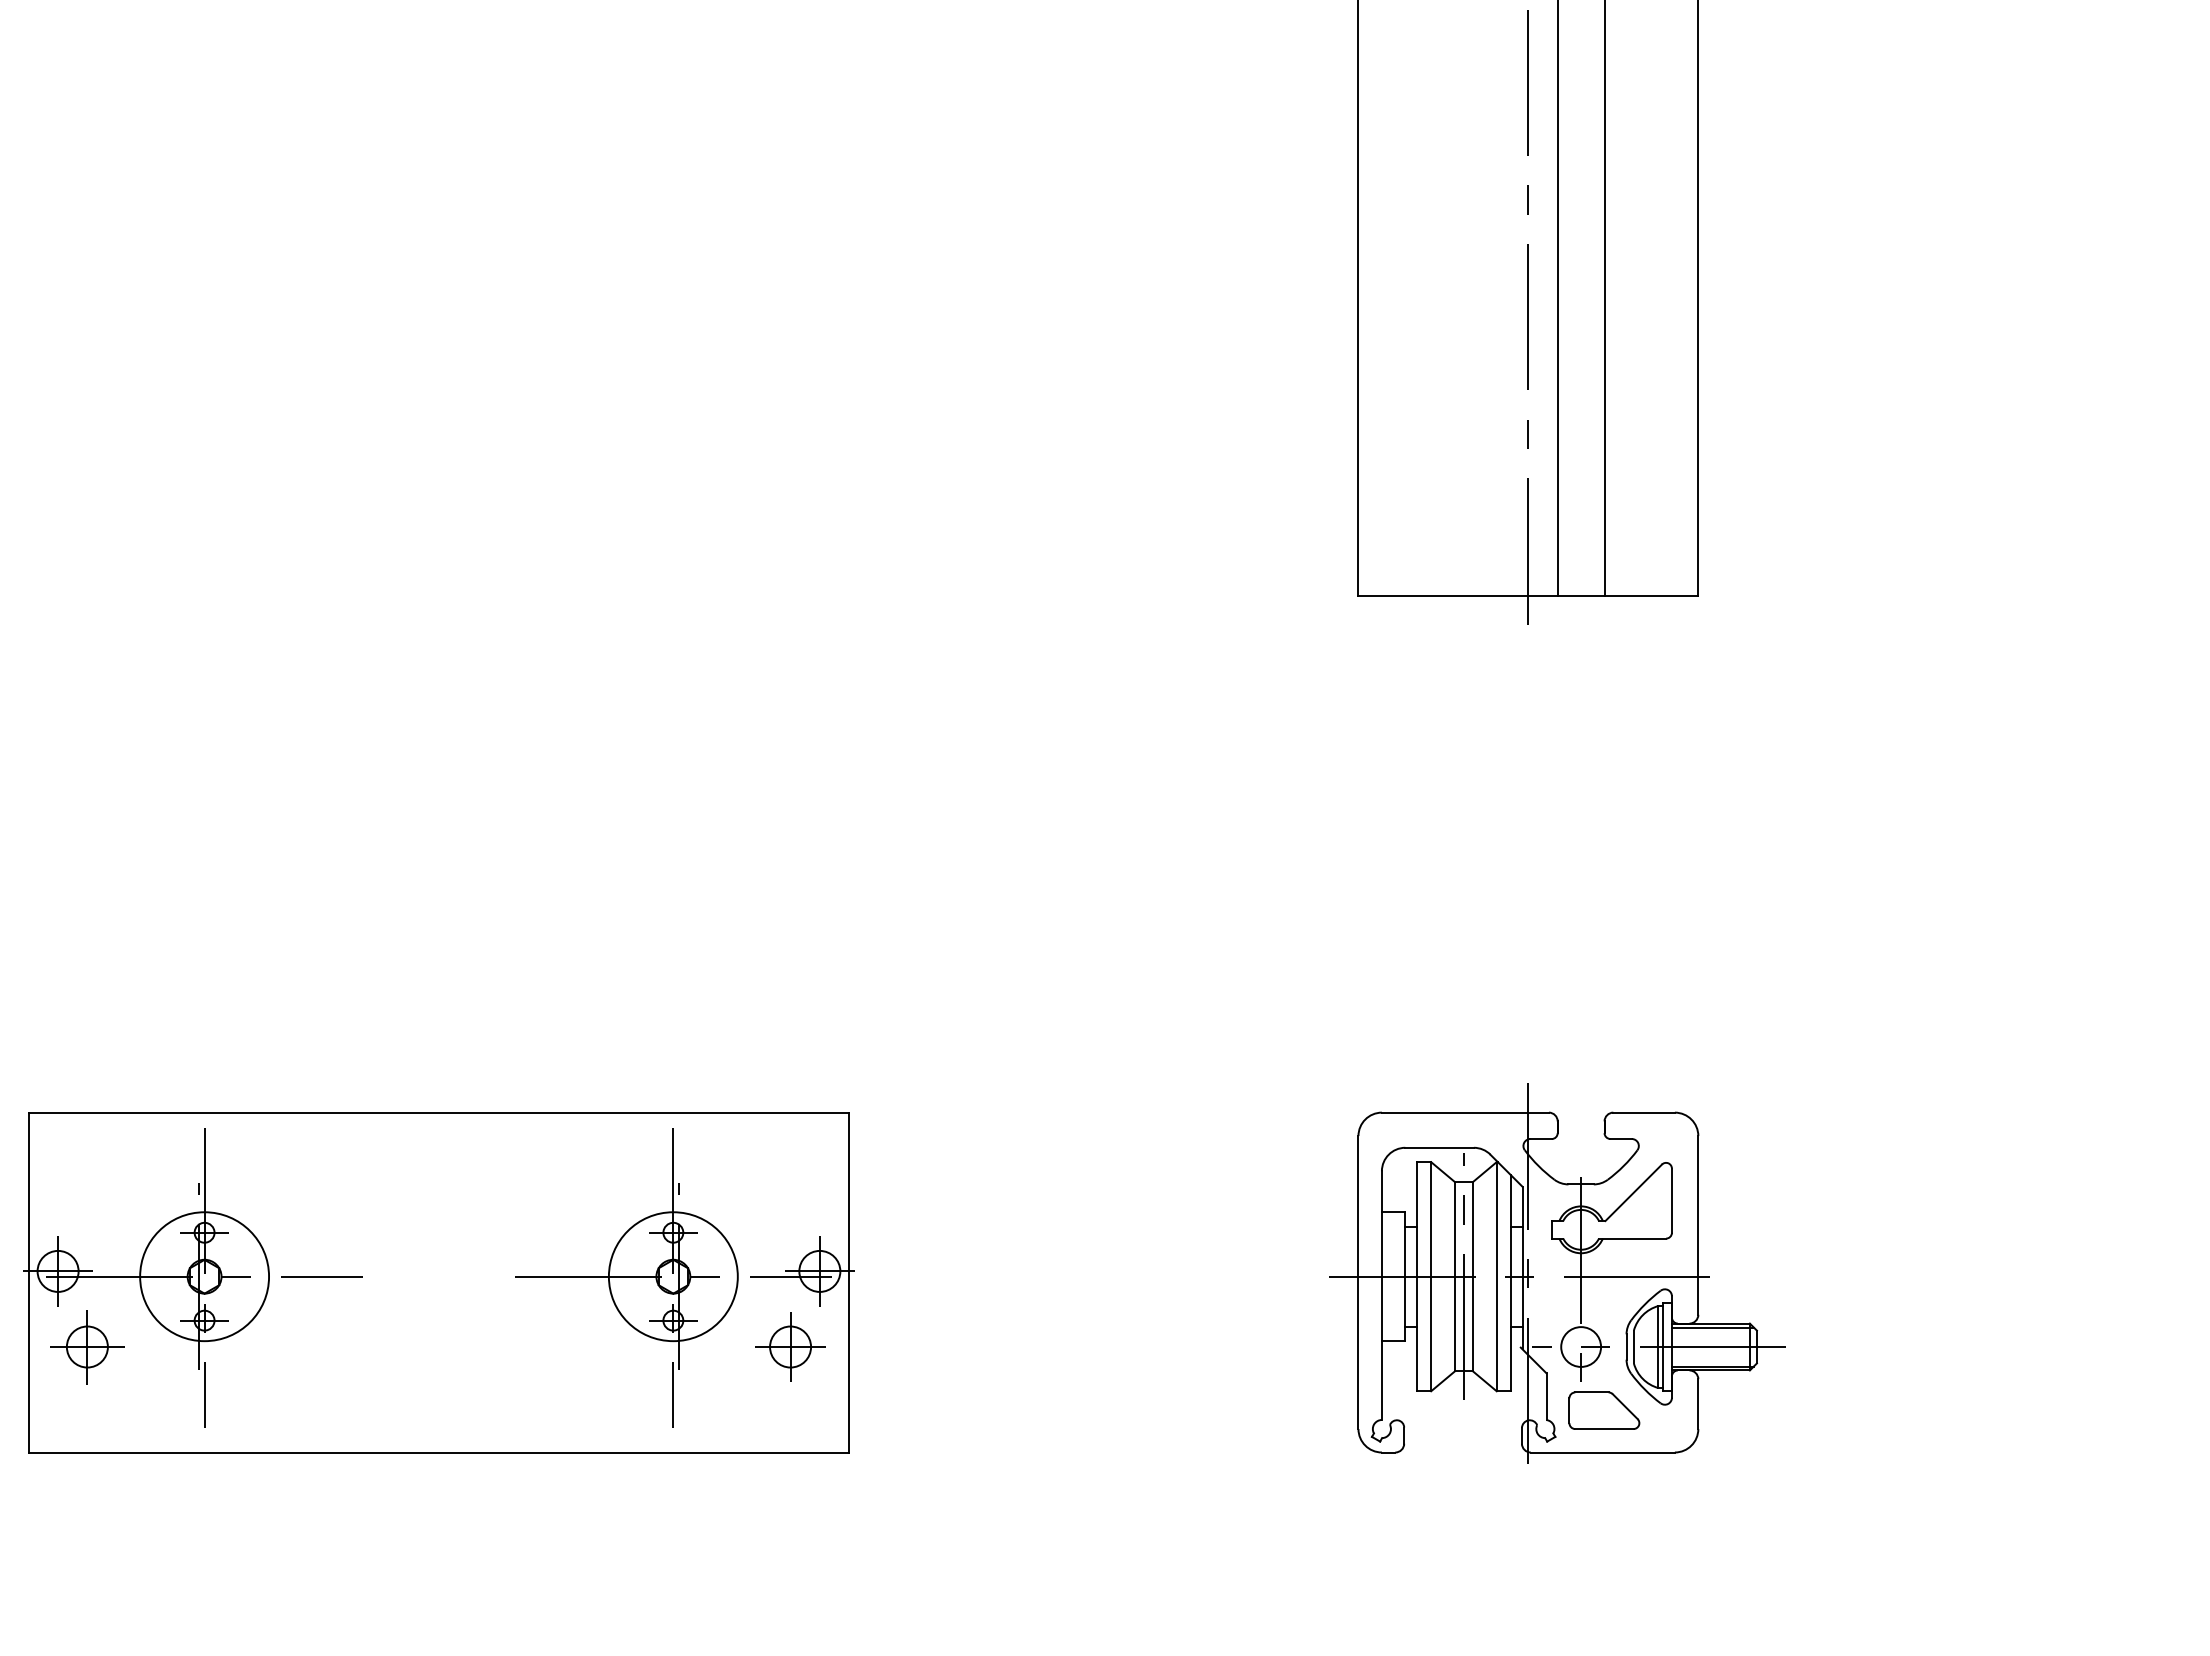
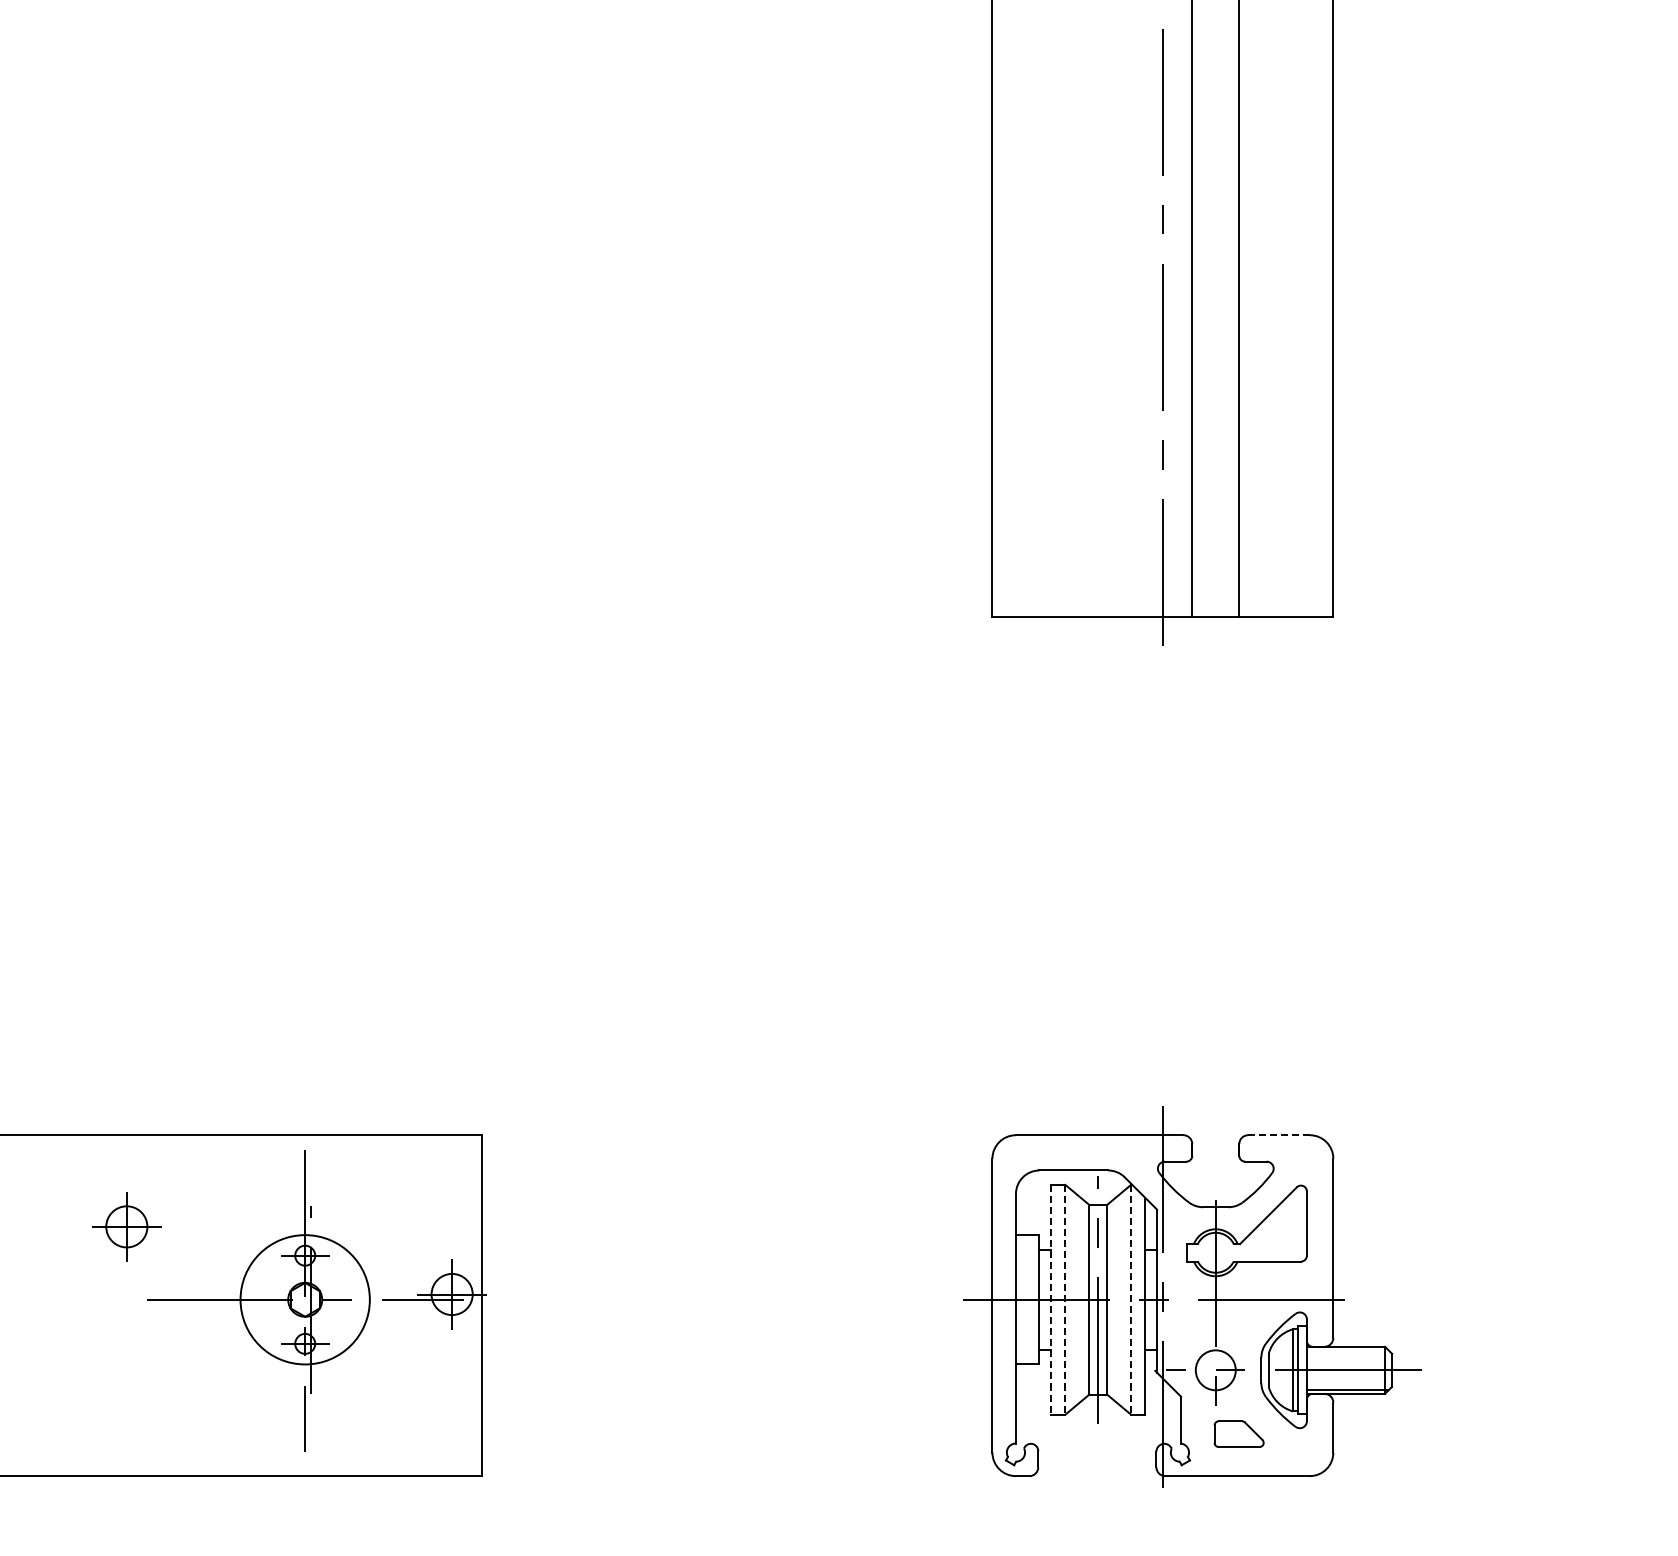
line: (1644, 1112) -> (1279, 1135), solid -> dashed
line: (1417, 1276) -> (1051, 1299), solid -> dashed
line: (1431, 1276) -> (1065, 1299), solid -> dashed
line: (1496, 1276) -> (1130, 1299), solid -> dashed
line: (1712, 1327) -> (1347, 1350), removed
part: (790, 1346) -> (126, 1226), moved
part: (1604, 1410) -> (1239, 1433), size x0.7

